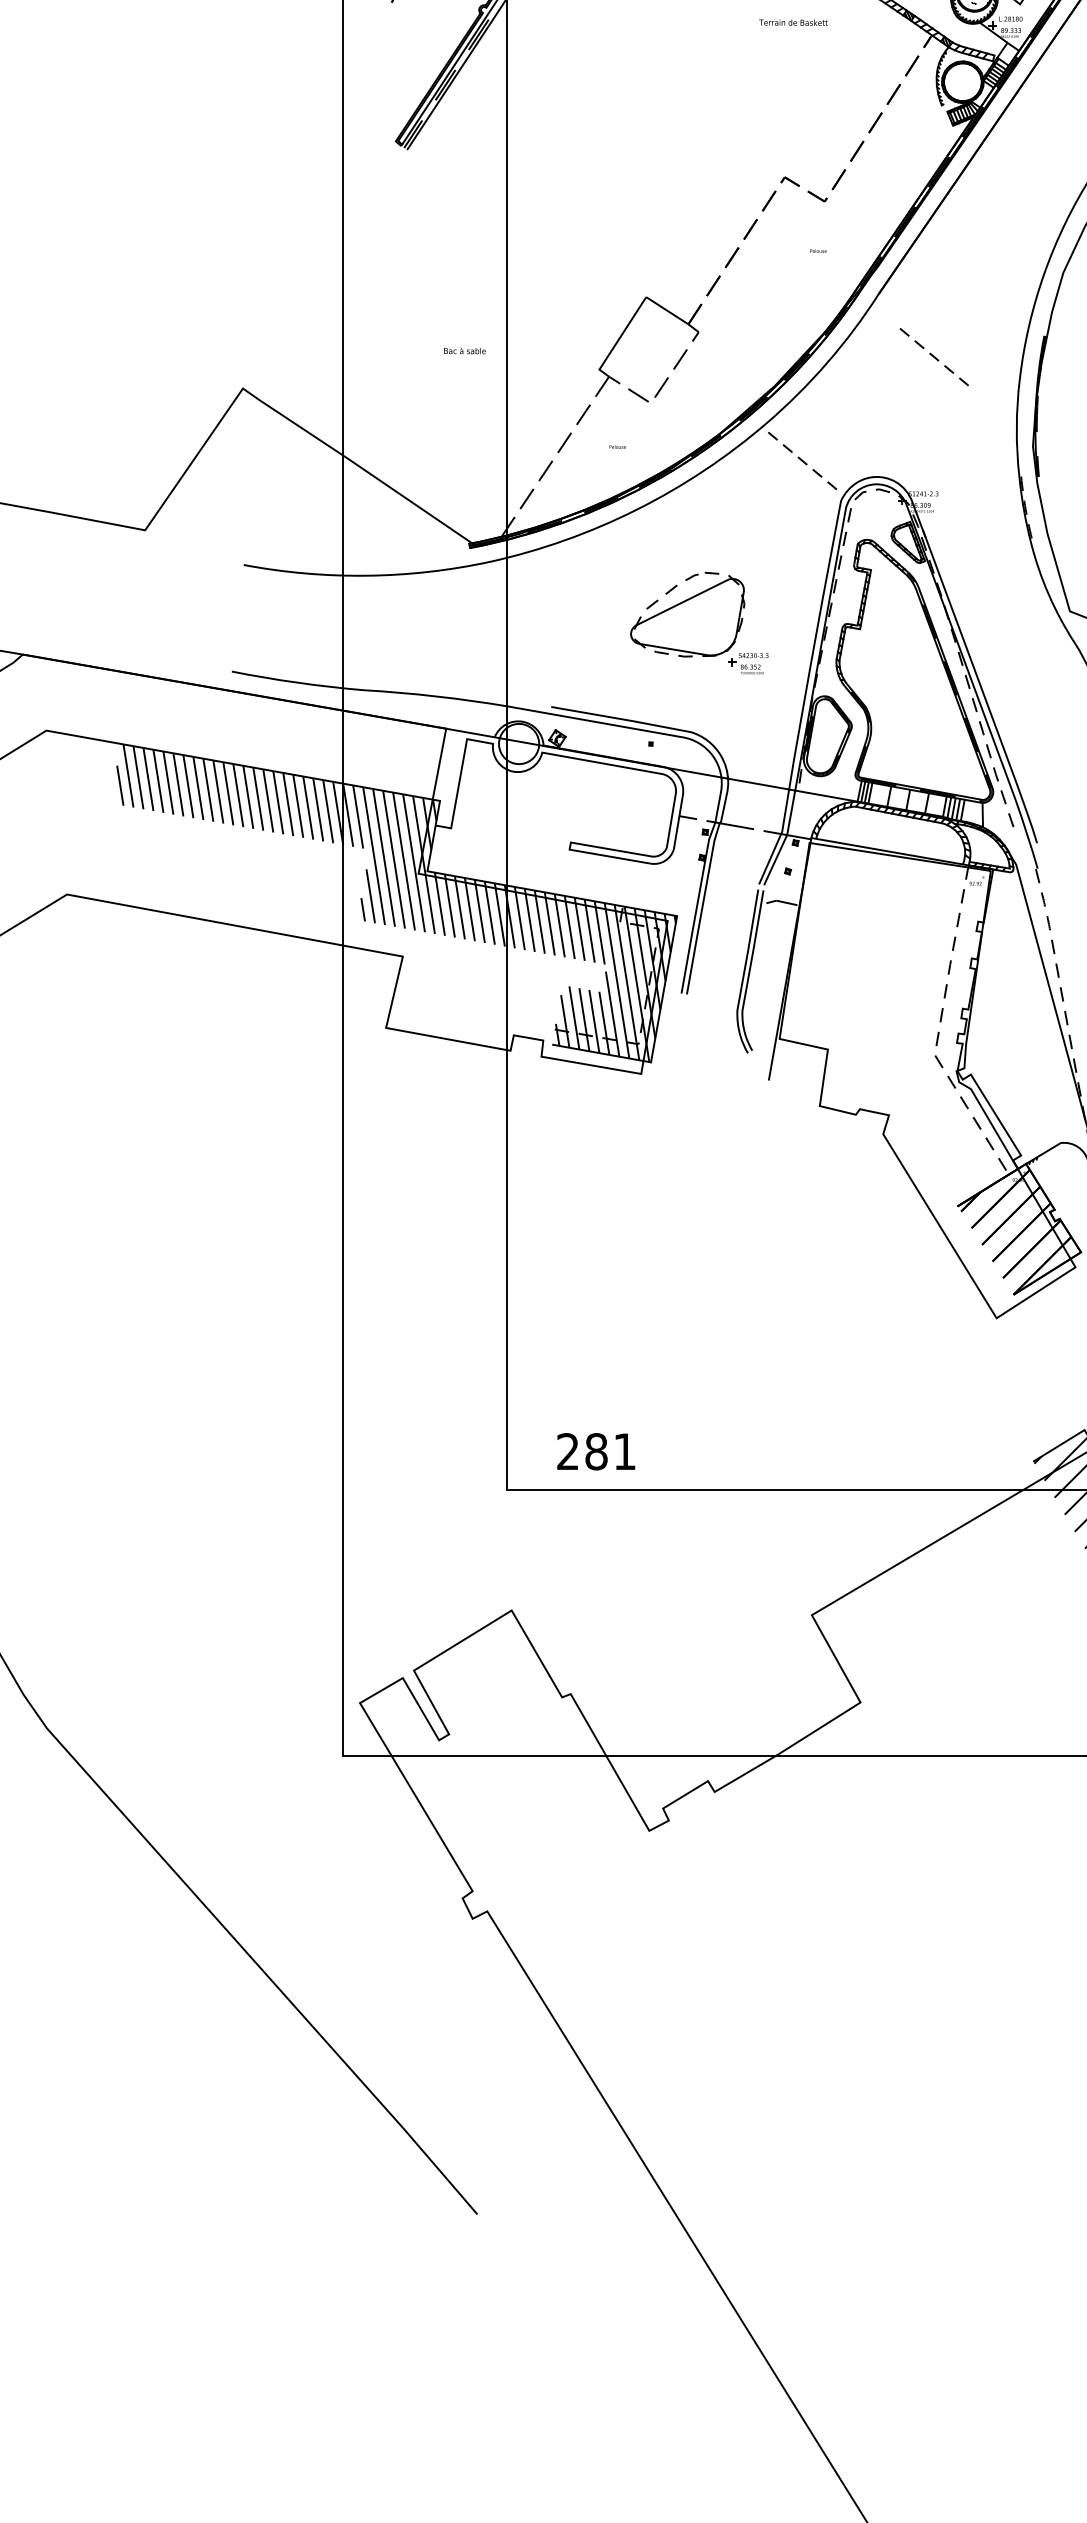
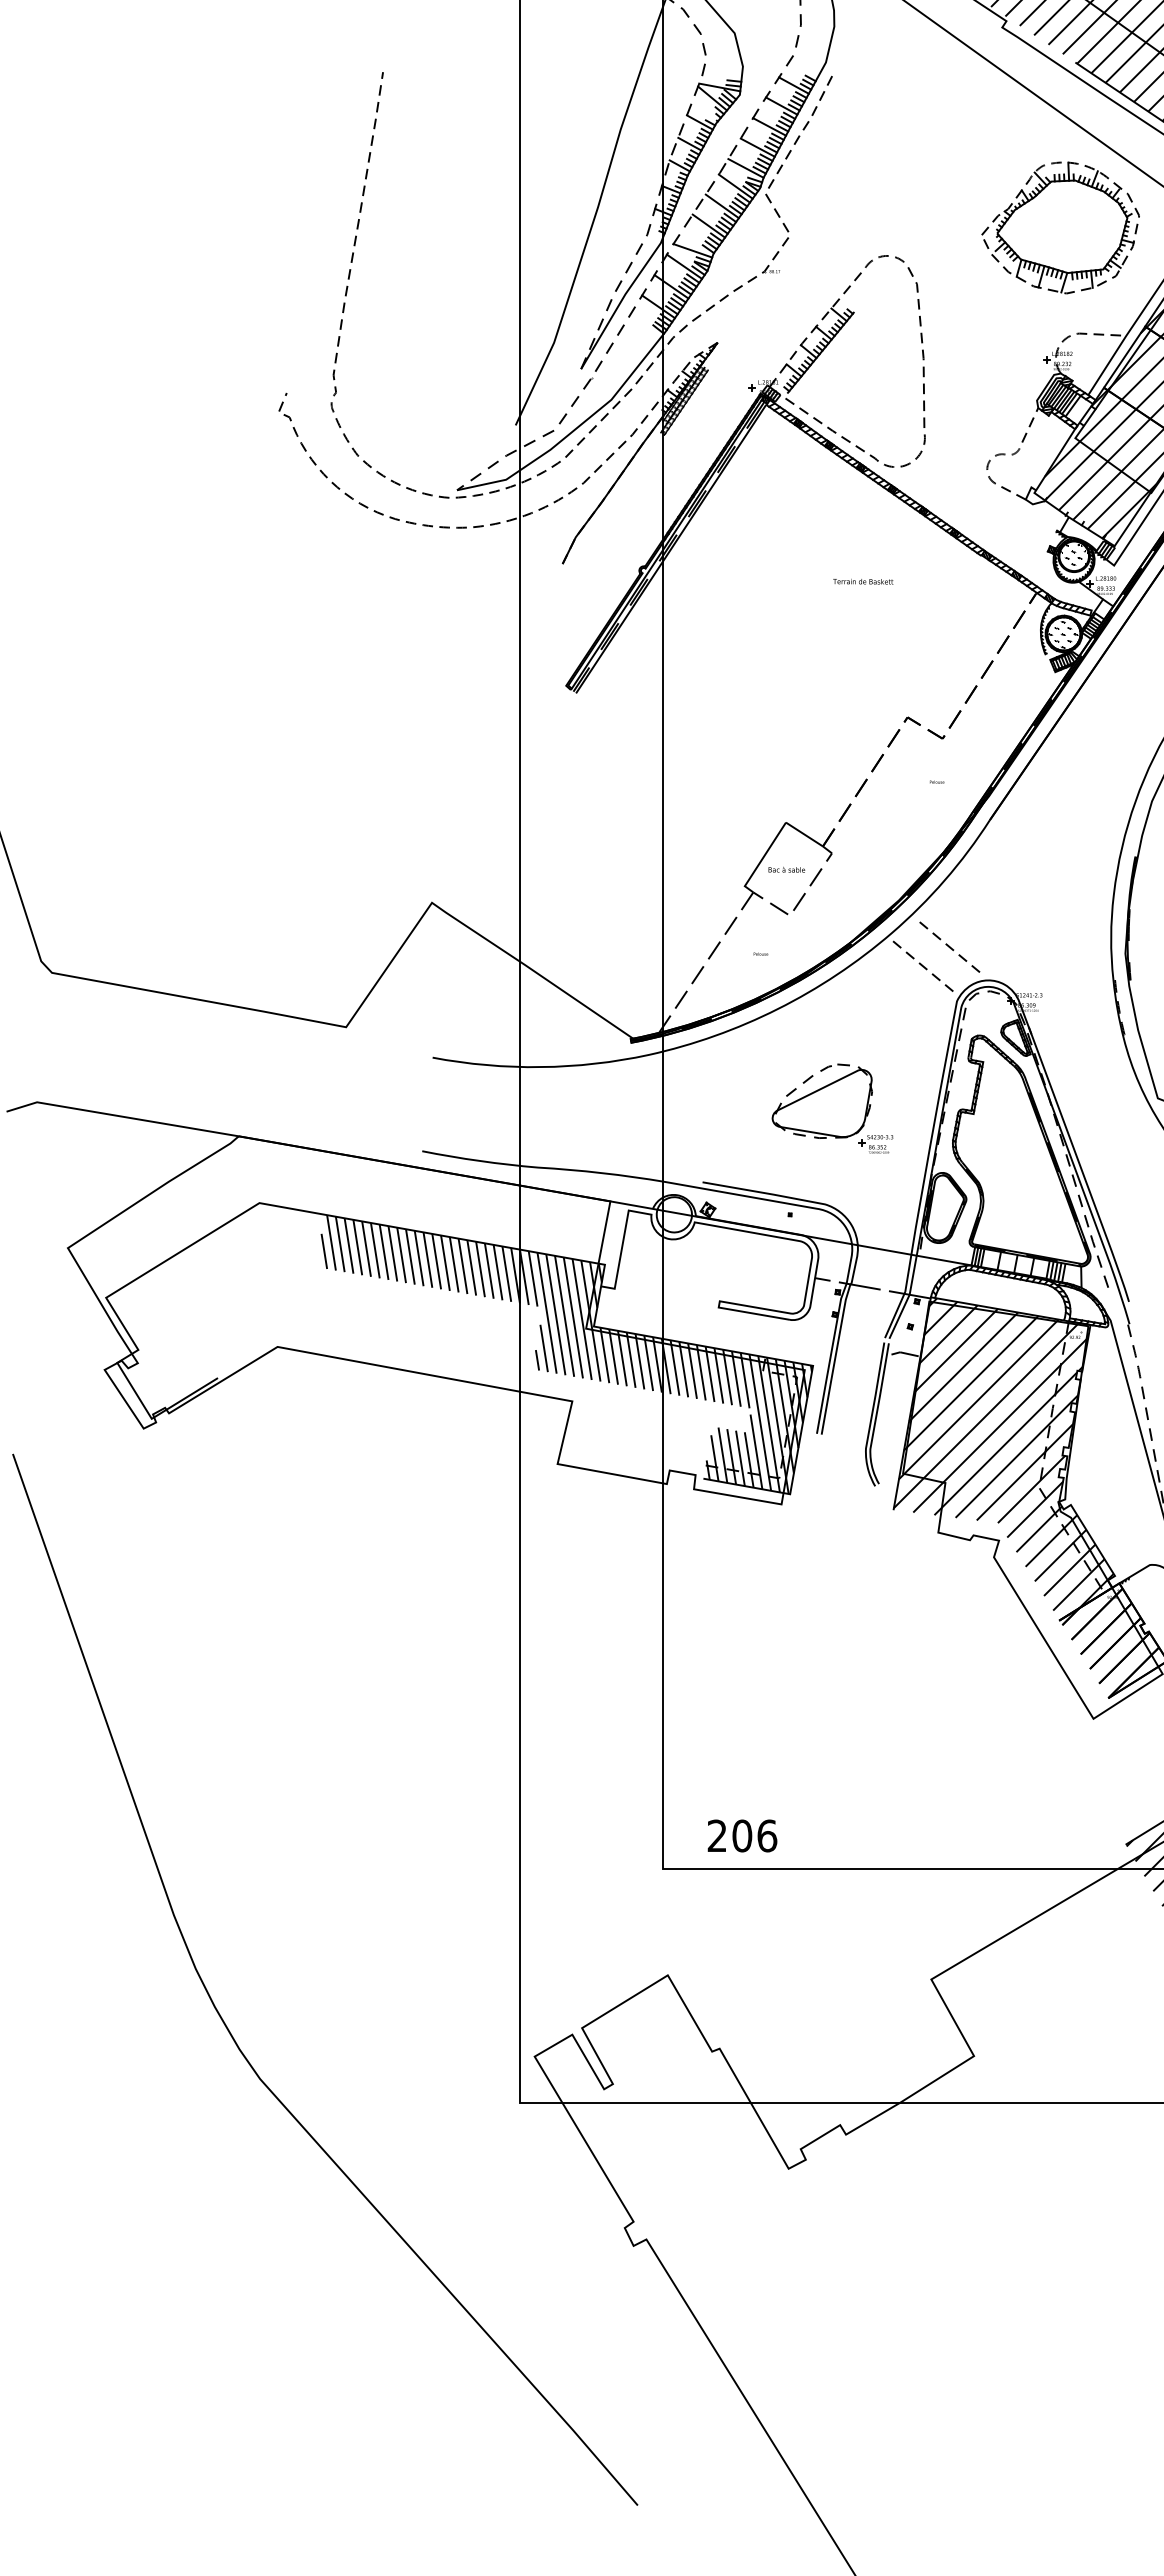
text: (793, 22) -> (863, 581), moved
hatch: (962, 82) -> (1063, 634), added
text: (464, 350) -> (786, 869), moved
line: (933, 356) -> (949, 946), moved
hatch: (894, 1017) -> (1003, 1454), added
text: (610, 1451) -> (754, 1835), 281 -> 206

